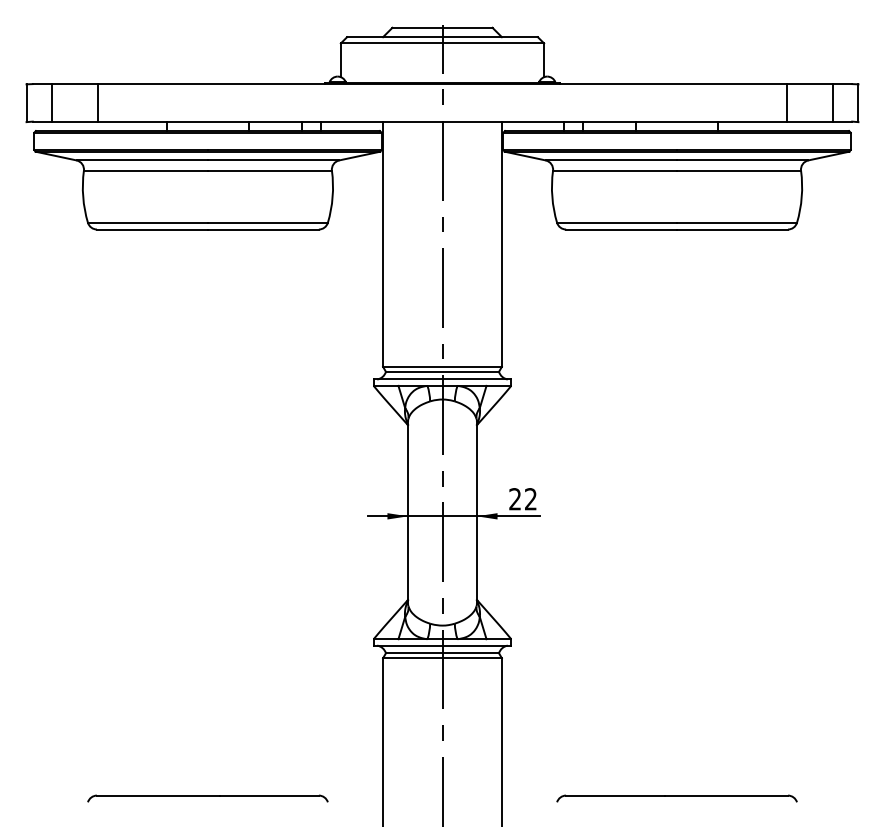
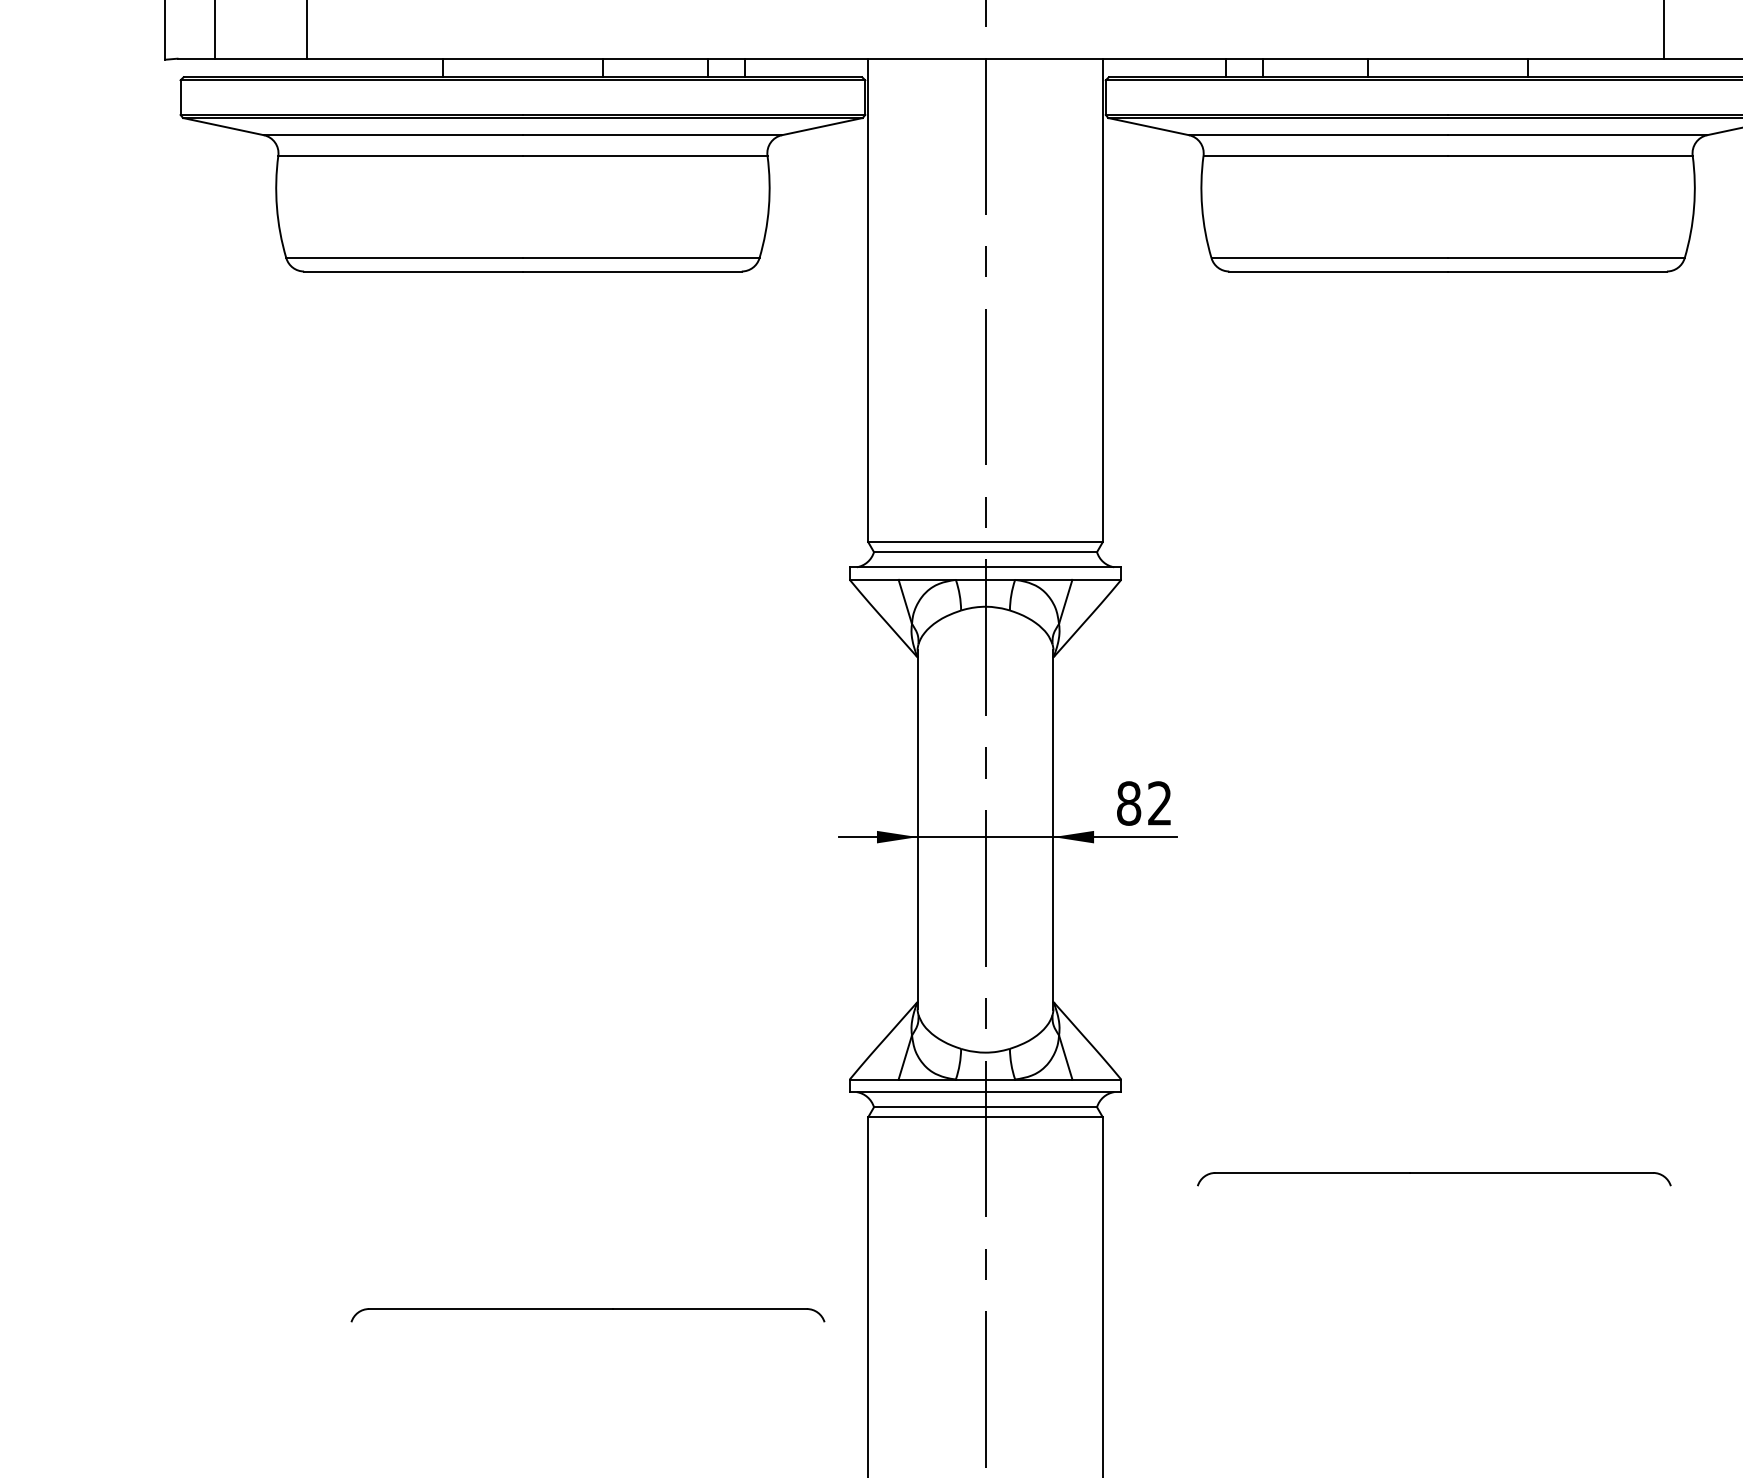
text: (515, 499) -> (1129, 803), 22 -> 82
part: (207, 798) -> (587, 1314), moved
part: (676, 798) -> (1433, 1178), moved

